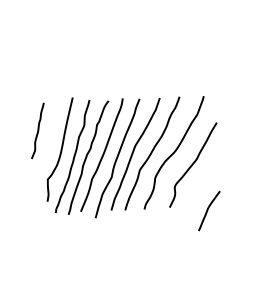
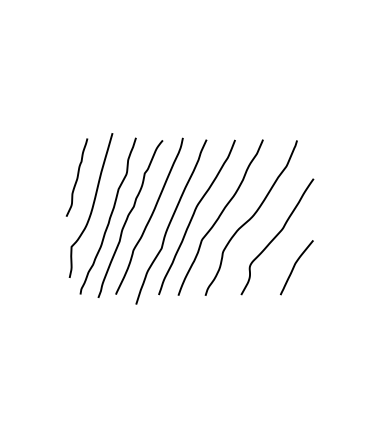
curve: (37, 130) -> (76, 177), moved
curve: (207, 211) -> (294, 267), moved

